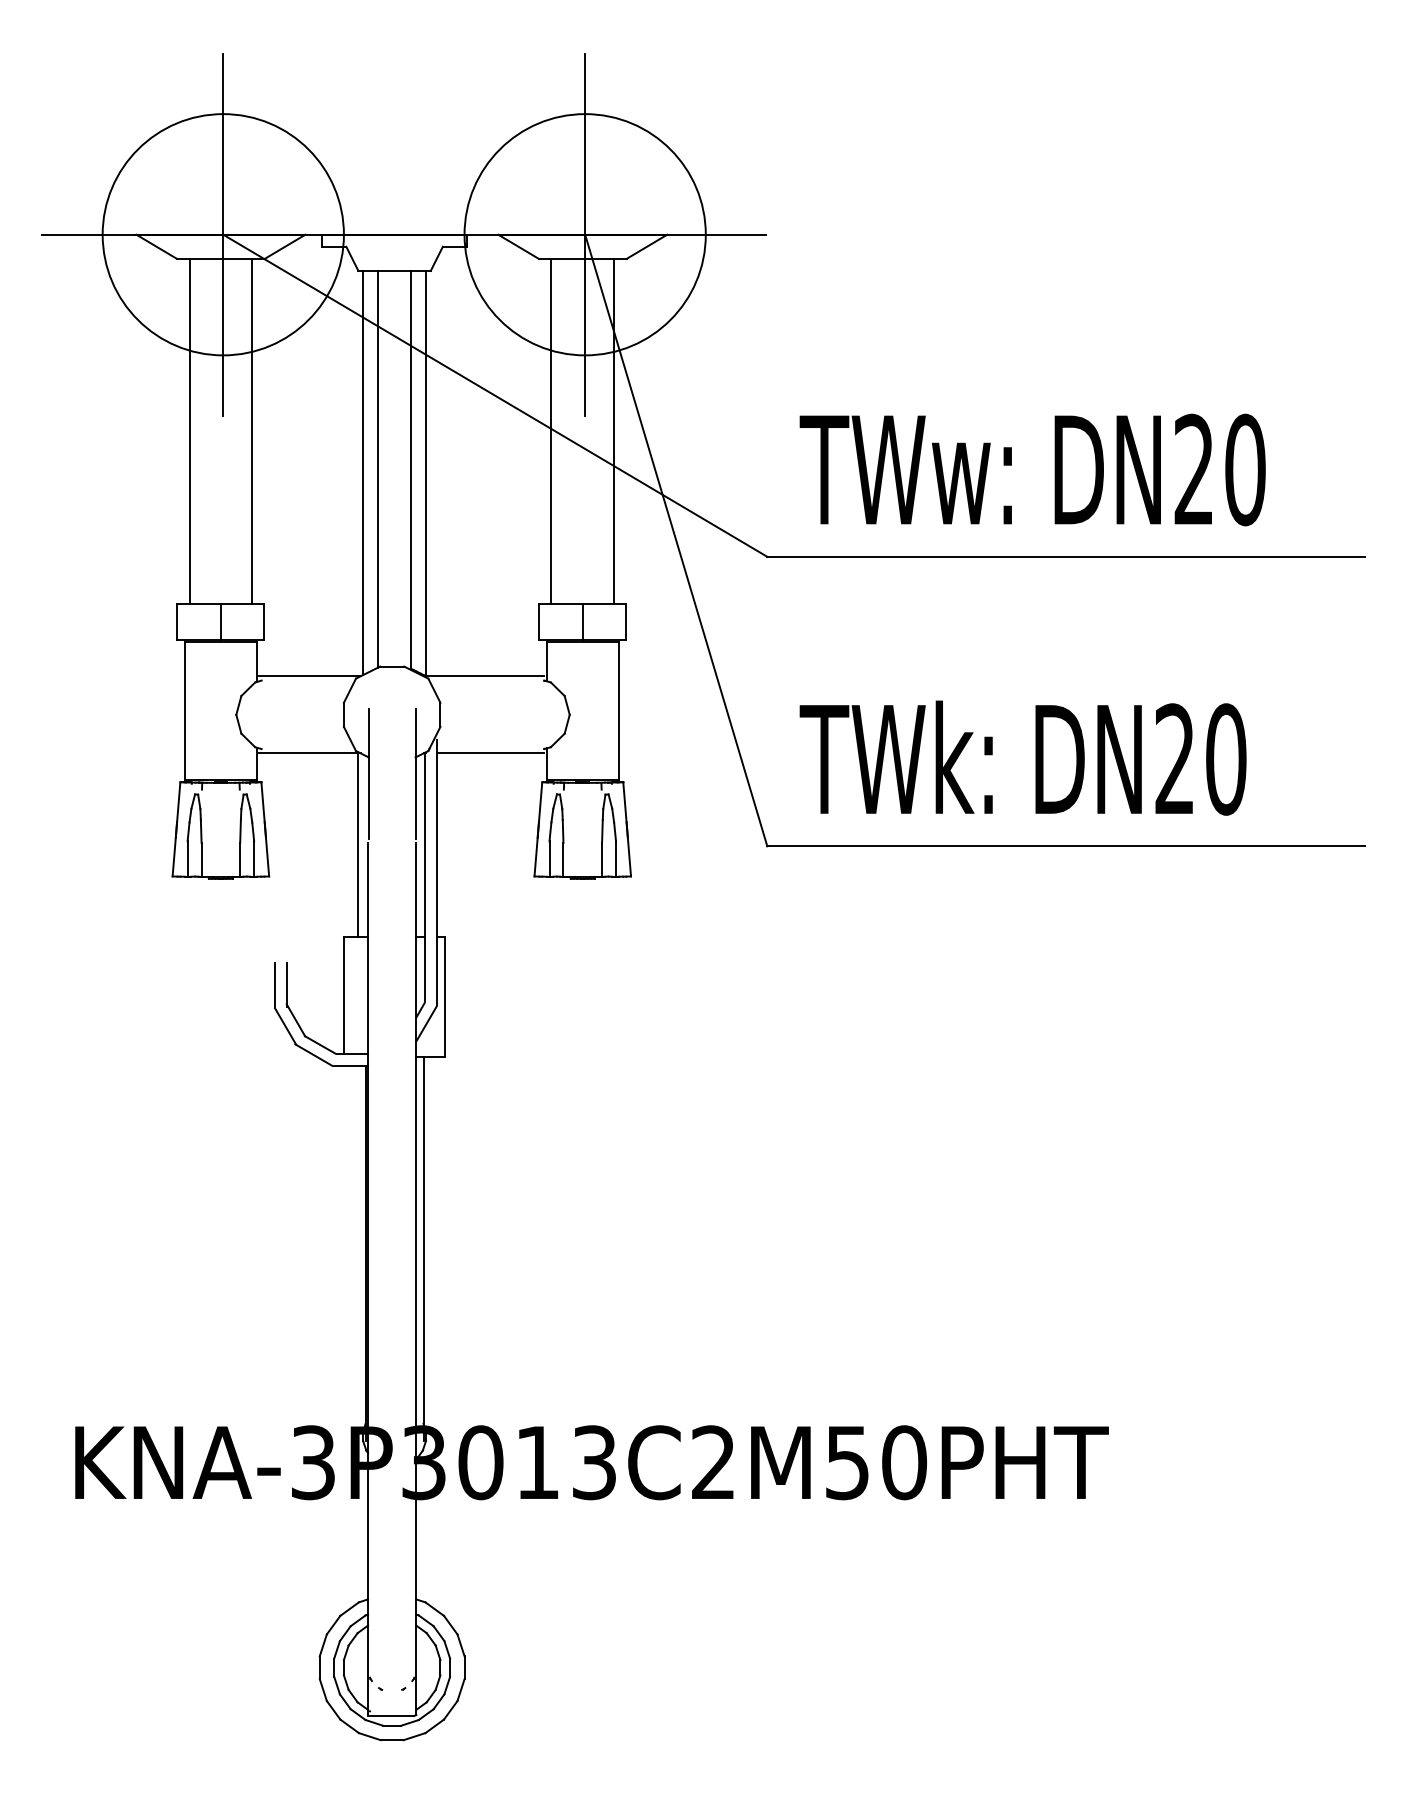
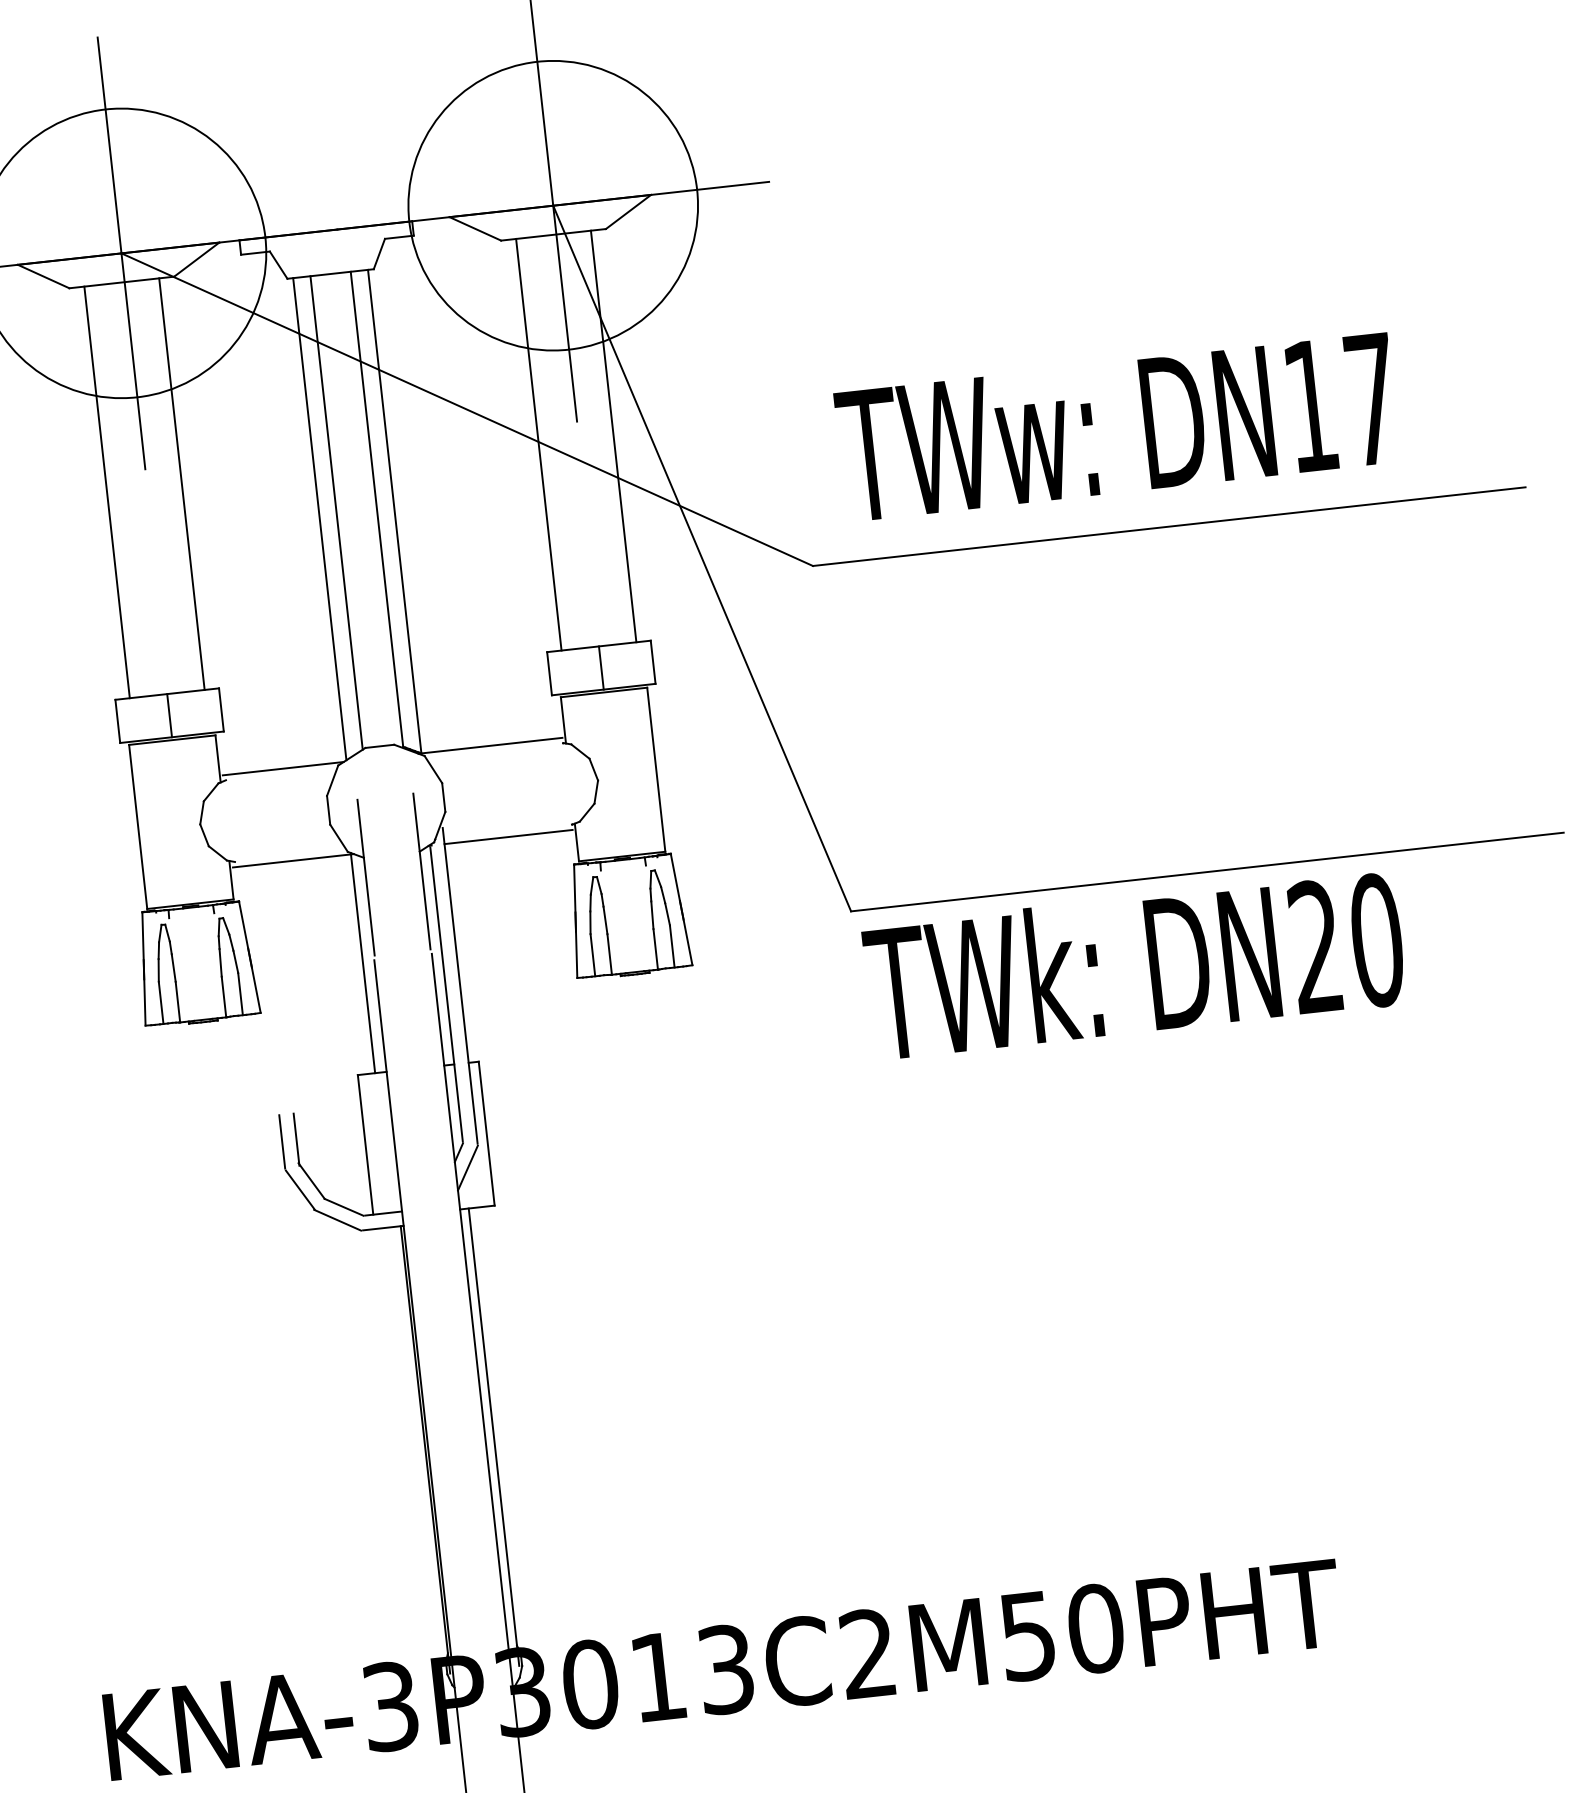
text: (1219, 469) -> (1340, 402), DN20 -> DN17
text: (1022, 757) -> (1133, 964), moved

